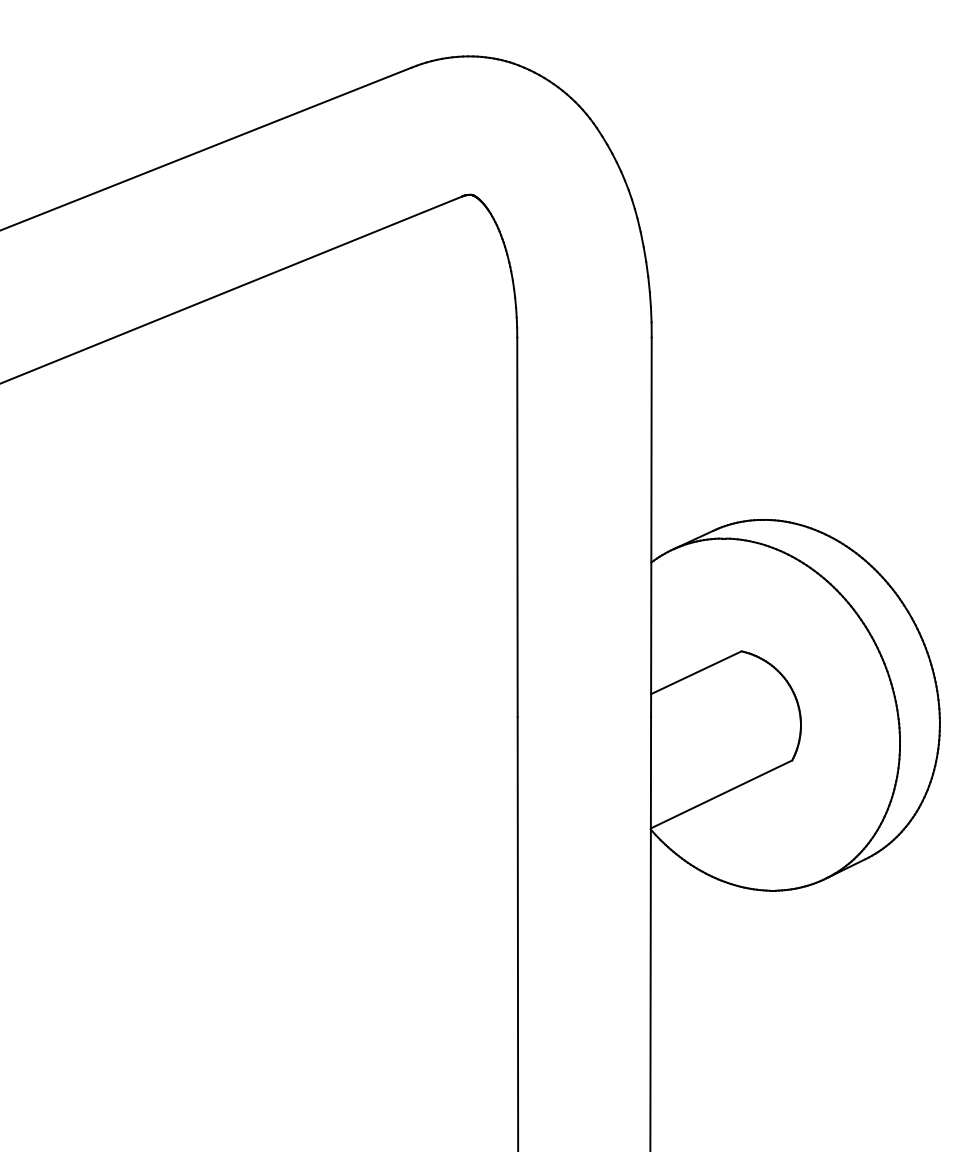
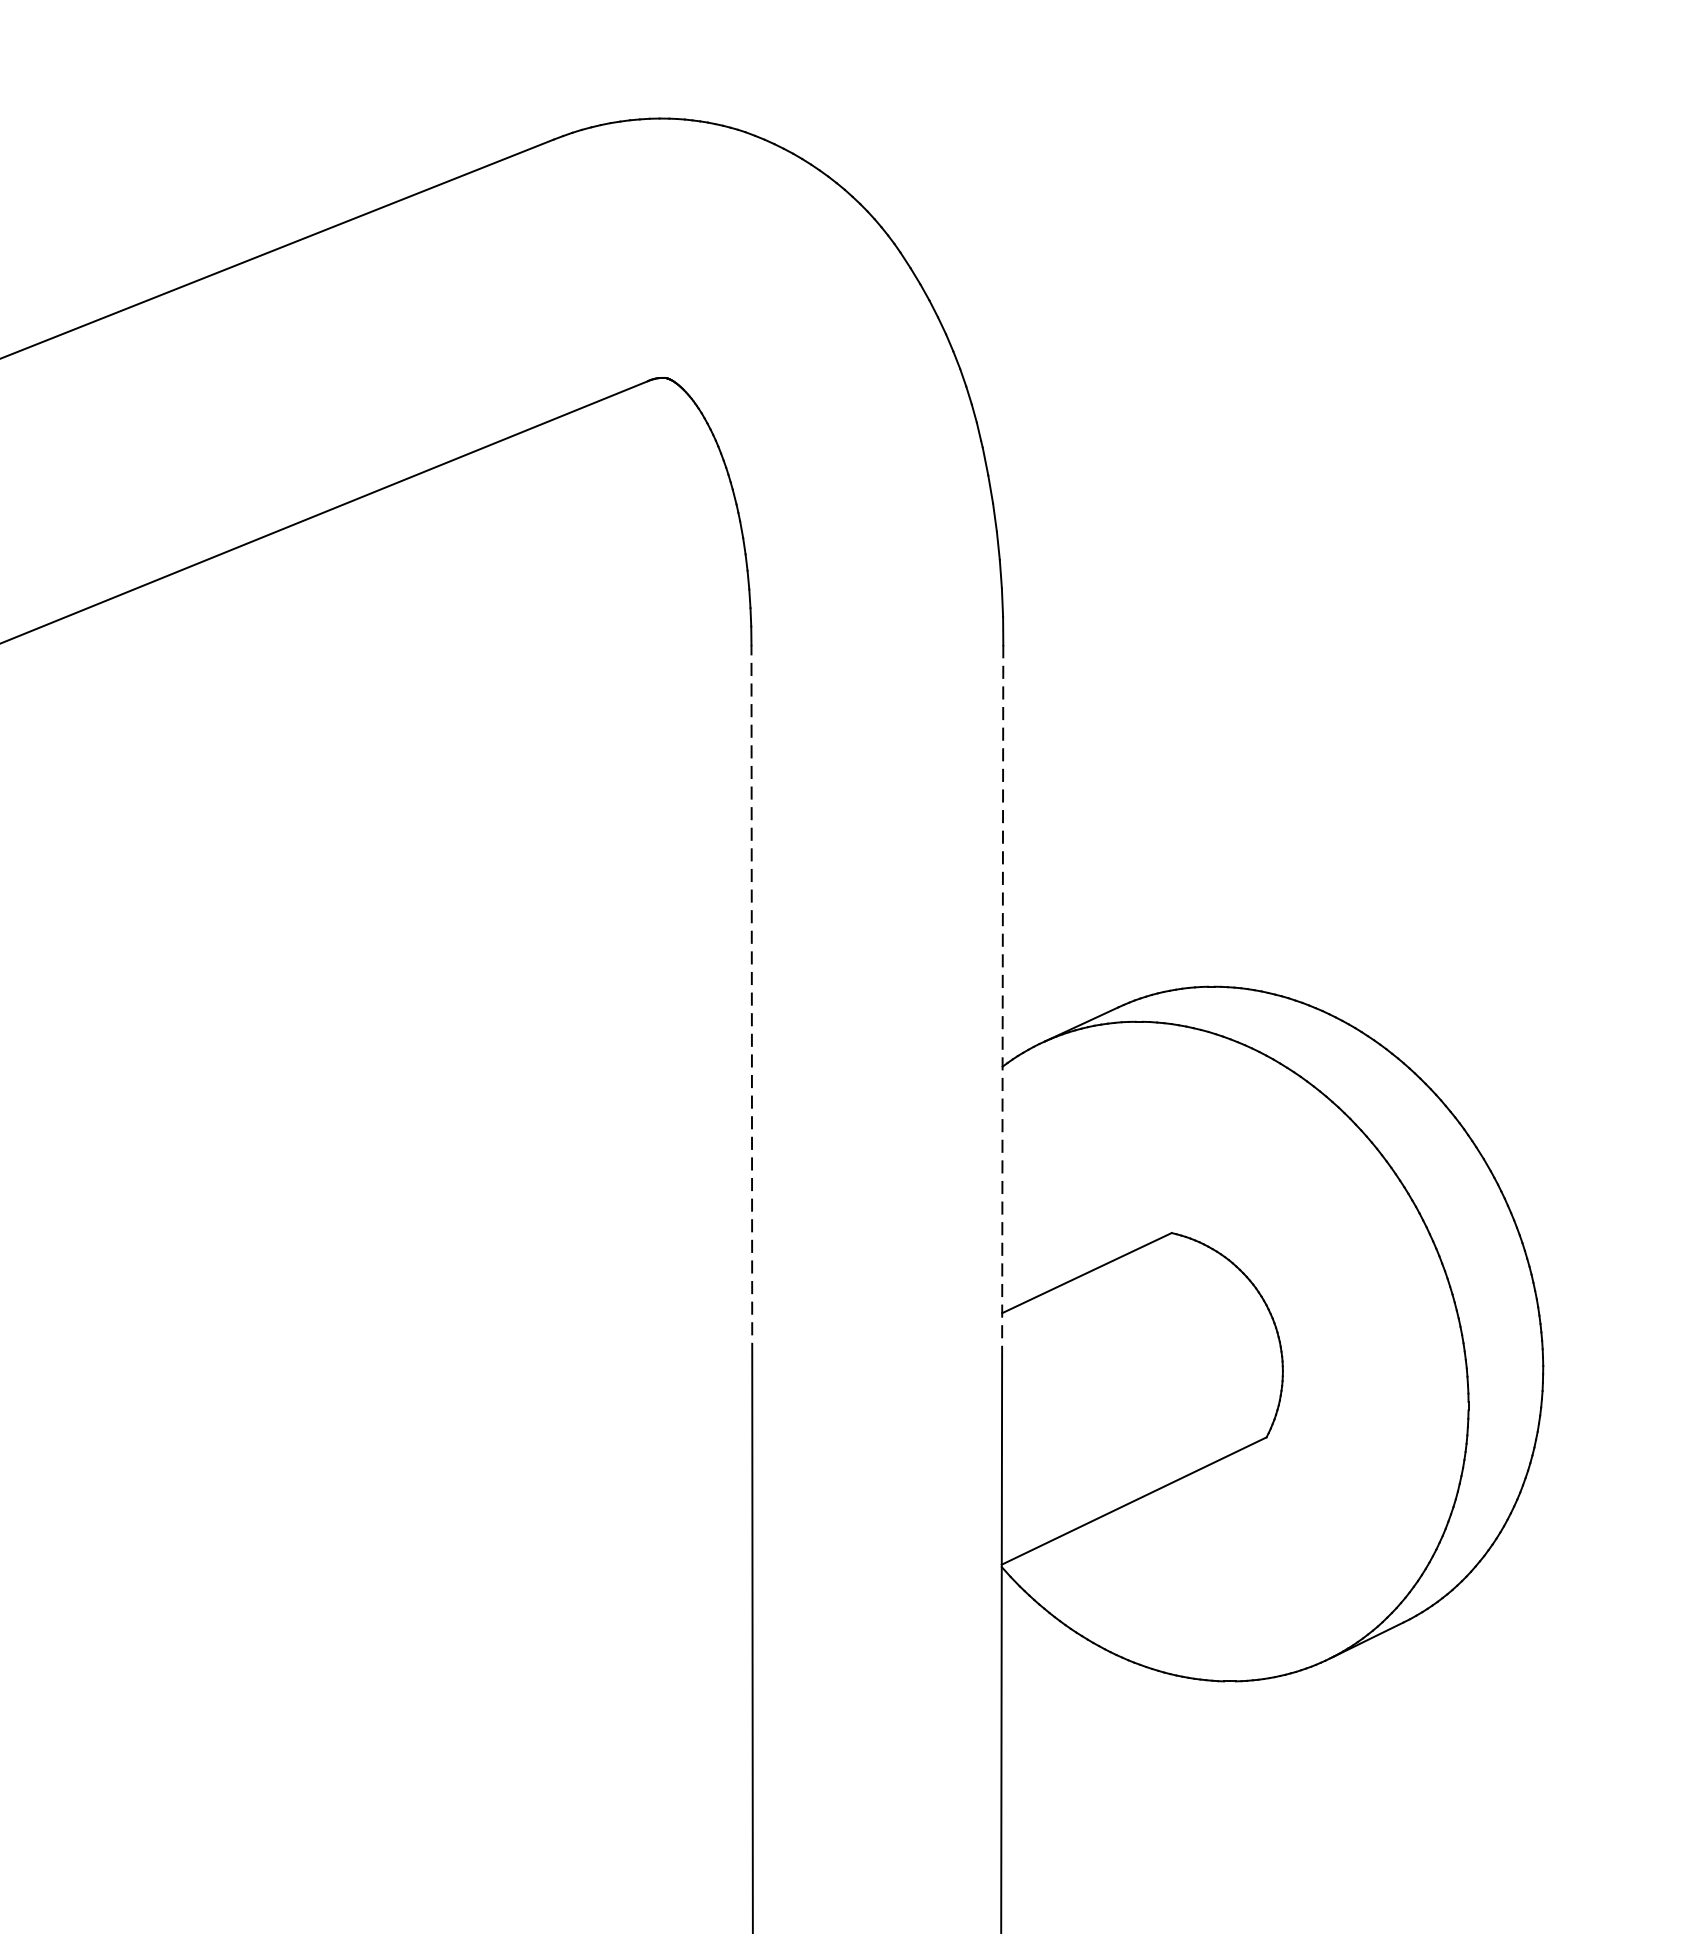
line: (517, 527) -> (751, 1001), solid -> dashed
line: (651, 527) -> (1002, 1001), solid -> dashed

